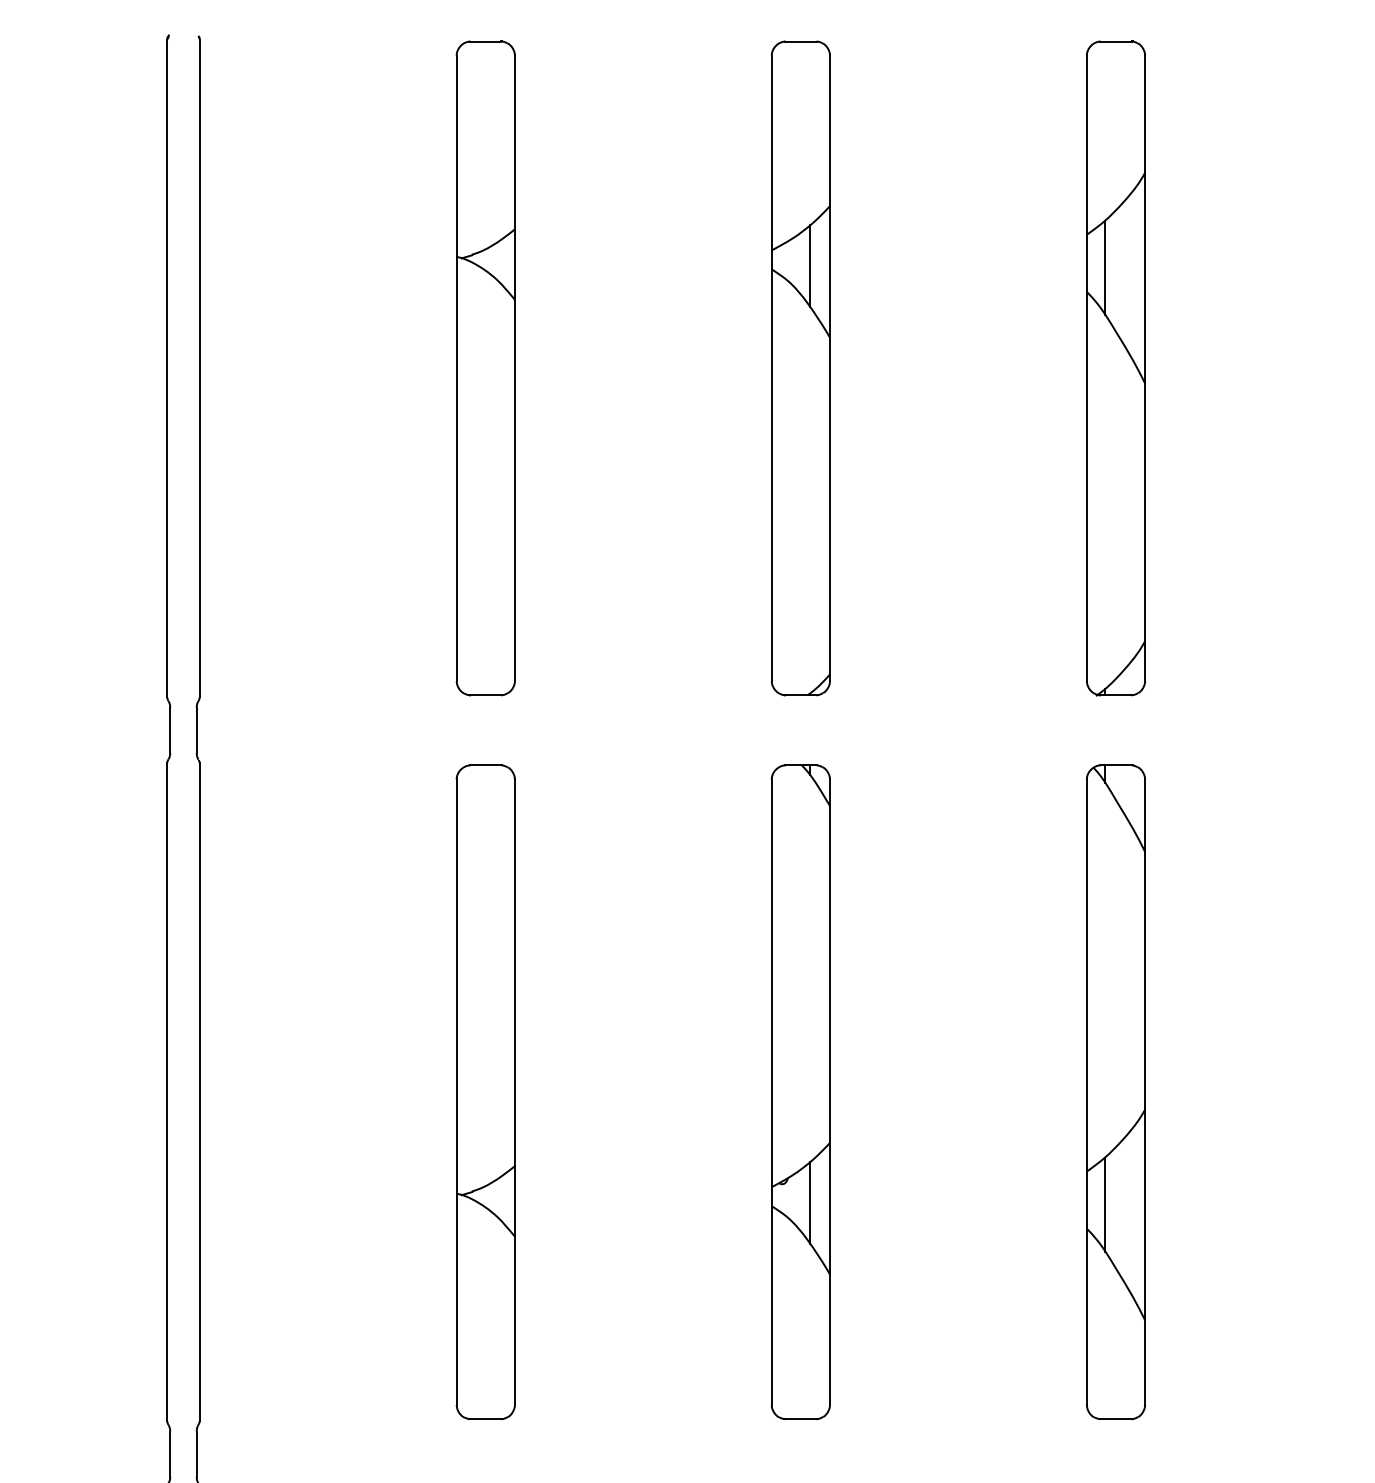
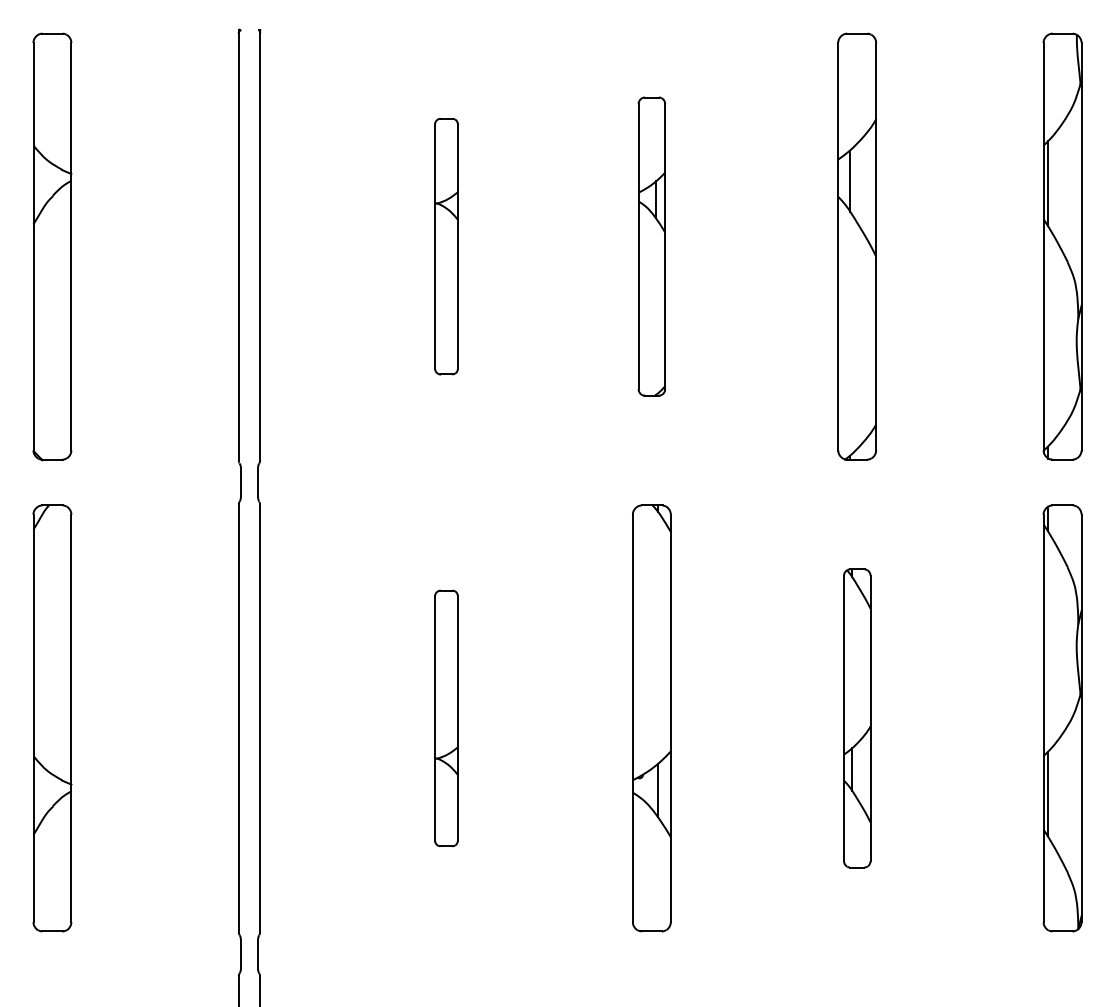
part: (485, 368) -> (446, 246), size x0.6
part: (800, 368) -> (651, 246), size x0.7
part: (485, 1092) -> (446, 718), size x0.6
part: (1116, 1092) -> (857, 718), size x0.7

